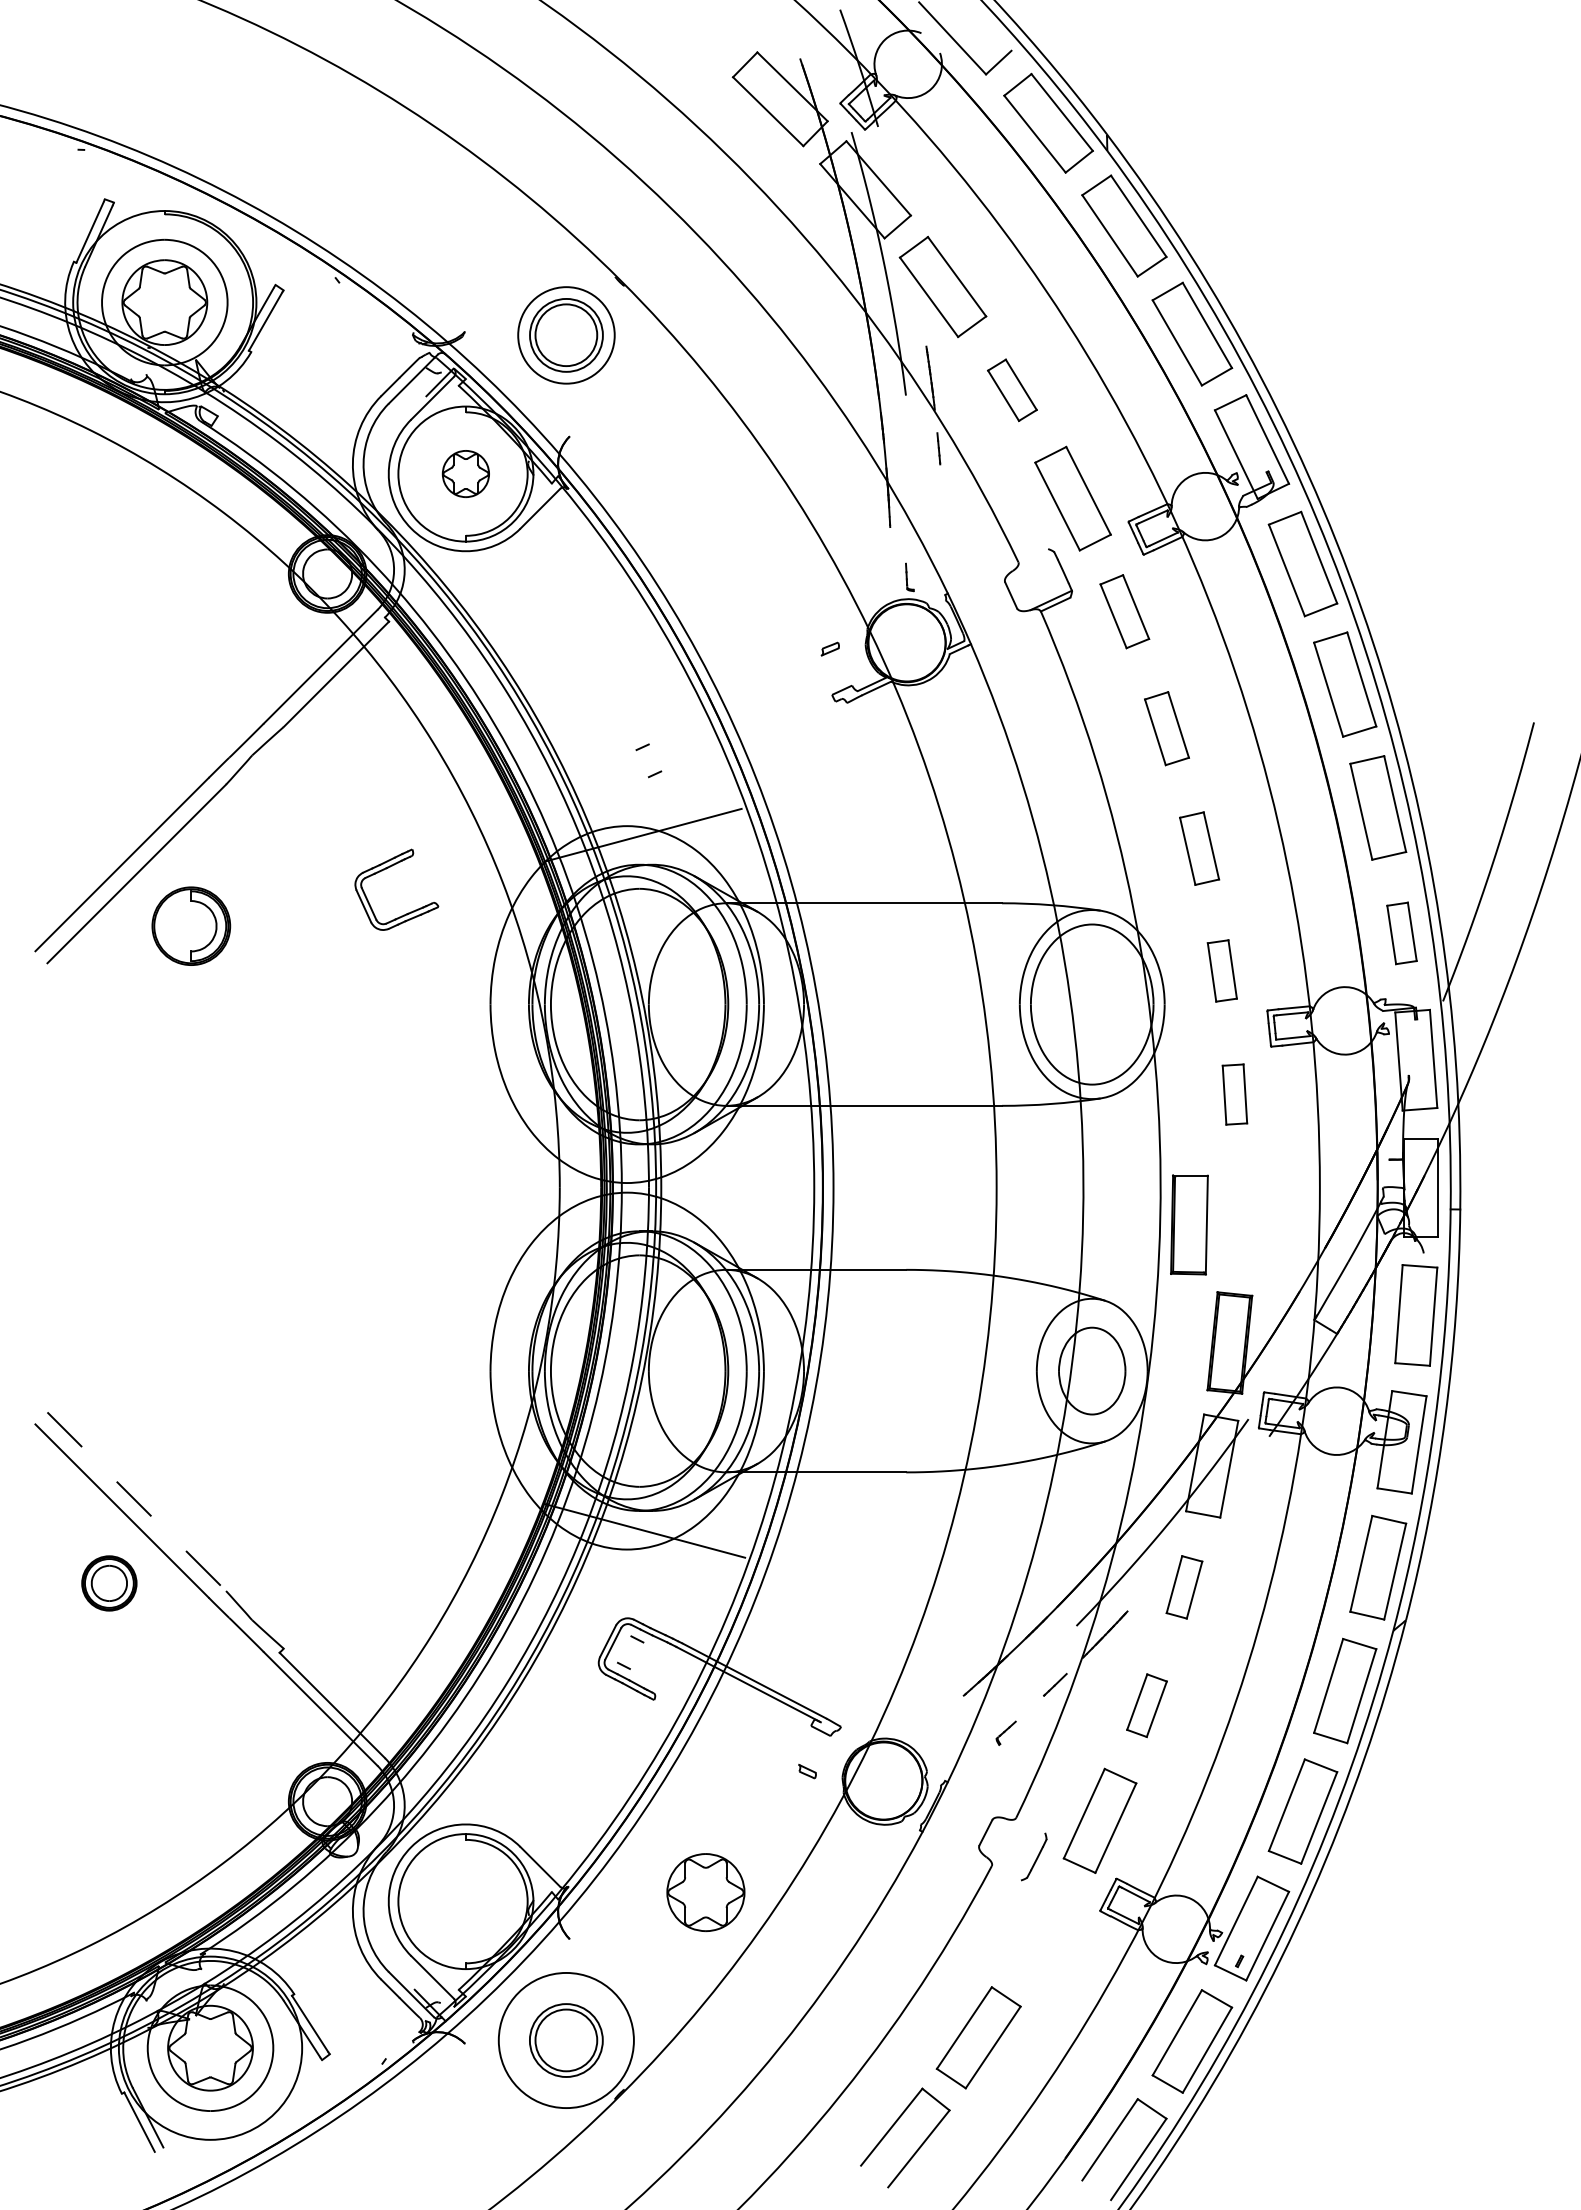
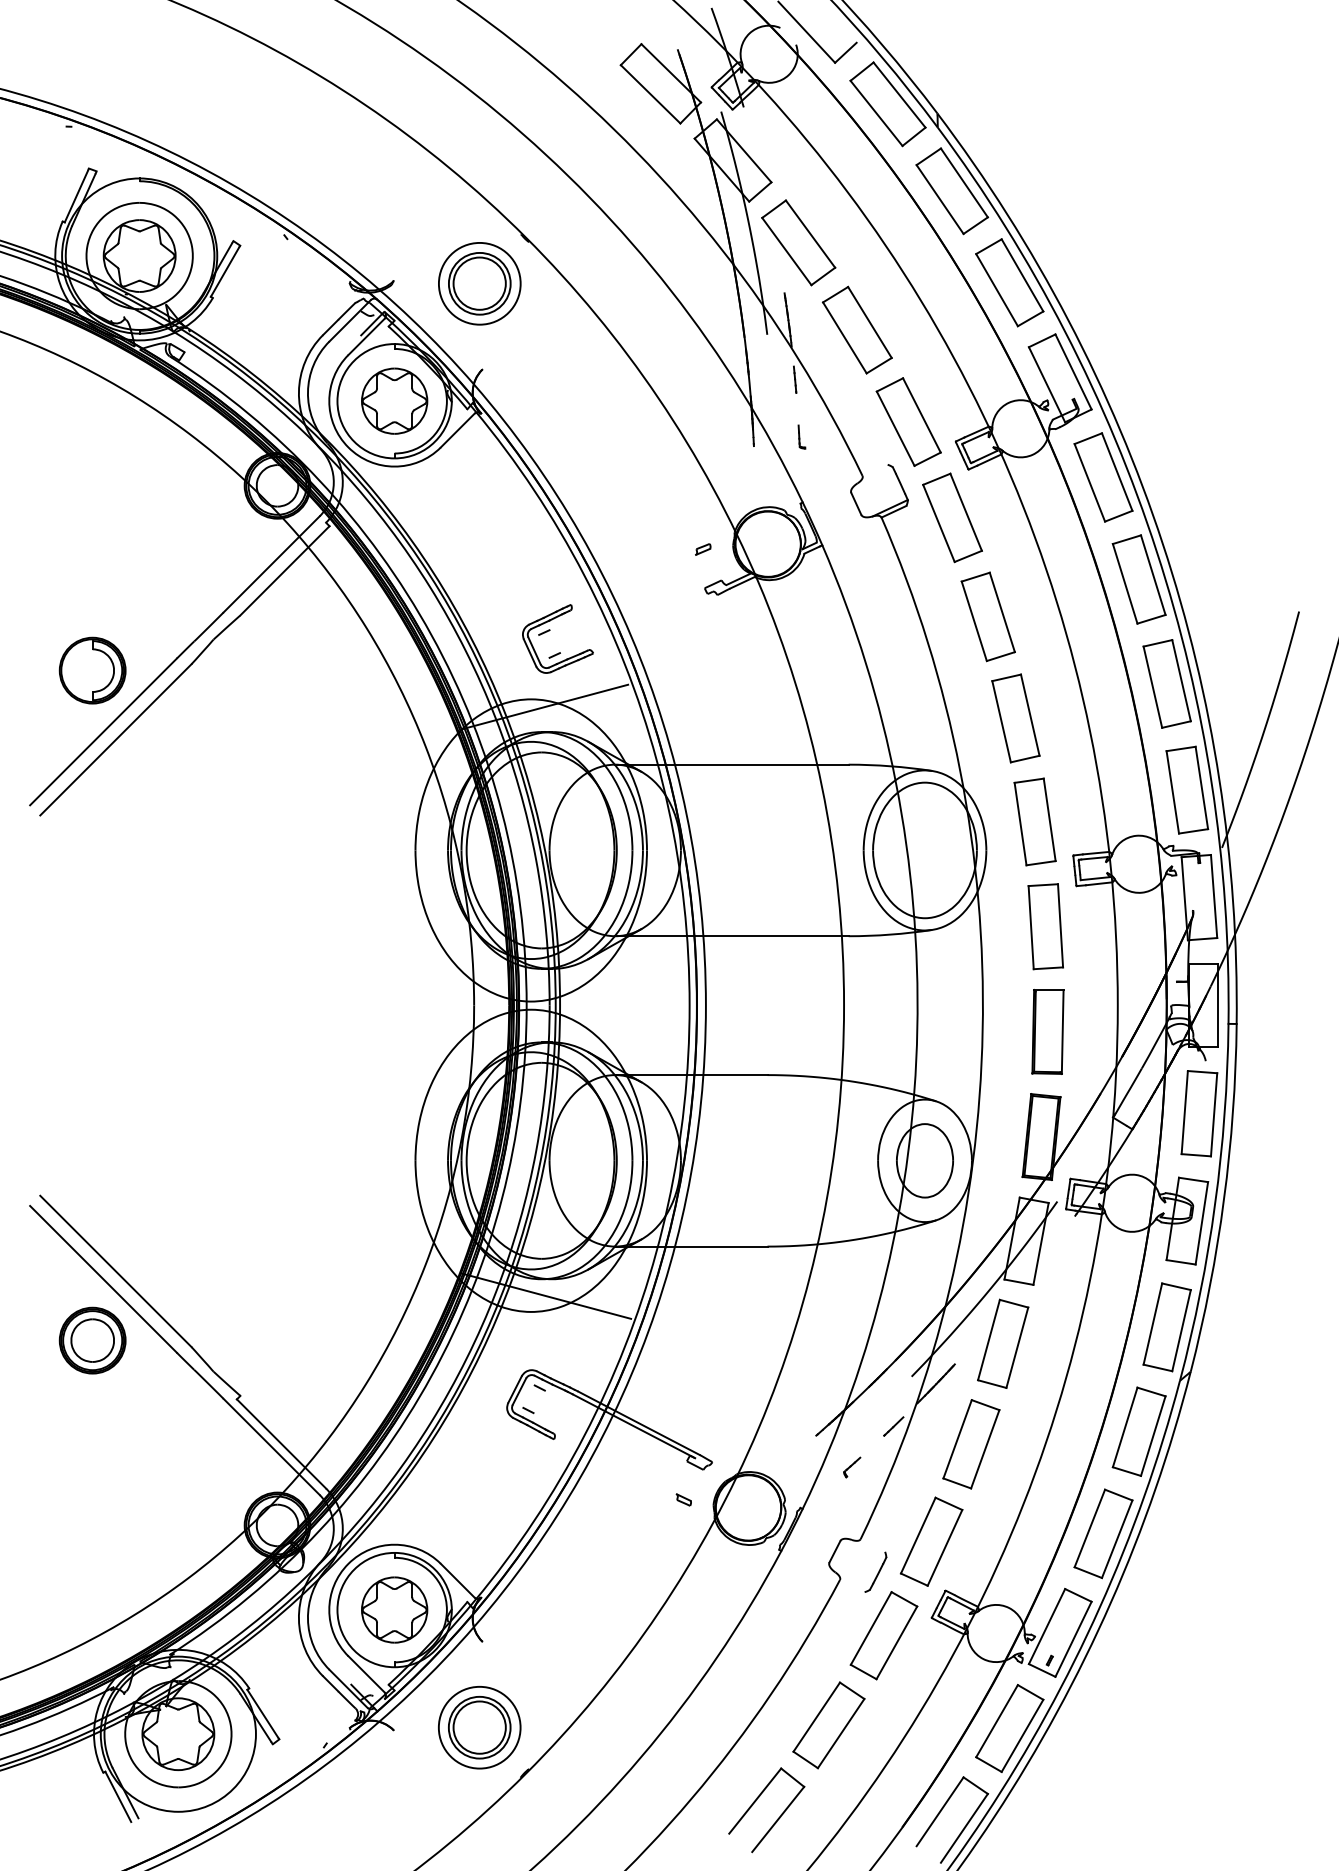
part: (1012, 390) -> (857, 330), size x1.67
part: (465, 473) -> (394, 400), size x1.67
part: (909, 577) -> (801, 437), moved
part: (1124, 611) -> (952, 517), size x1.43
part: (1166, 728) -> (987, 616), size x1.43
part: (1199, 848) -> (1015, 718), size x1.43
part: (386, 869) -> (549, 621), moved
part: (191, 925) -> (92, 670), moved
part: (1401, 933) -> (1186, 790), size x1.67
part: (1222, 970) -> (1035, 821), size x1.67
part: (1234, 1094) -> (1045, 926), size x1.67
part: (1189, 1224) -> (1048, 1031), moved
line: (137, 1502) -> (116, 1272), dashed -> solid
part: (109, 1583) -> (92, 1340), size x1.43
part: (1184, 1587) -> (1003, 1344), size x1.67
part: (1146, 1705) -> (970, 1444), size x1.67
part: (705, 1892) -> (394, 1609), moved
part: (1043, 1931) -> (883, 1635), added
circle: (566, 2040) -> (479, 1727), size x0.71

